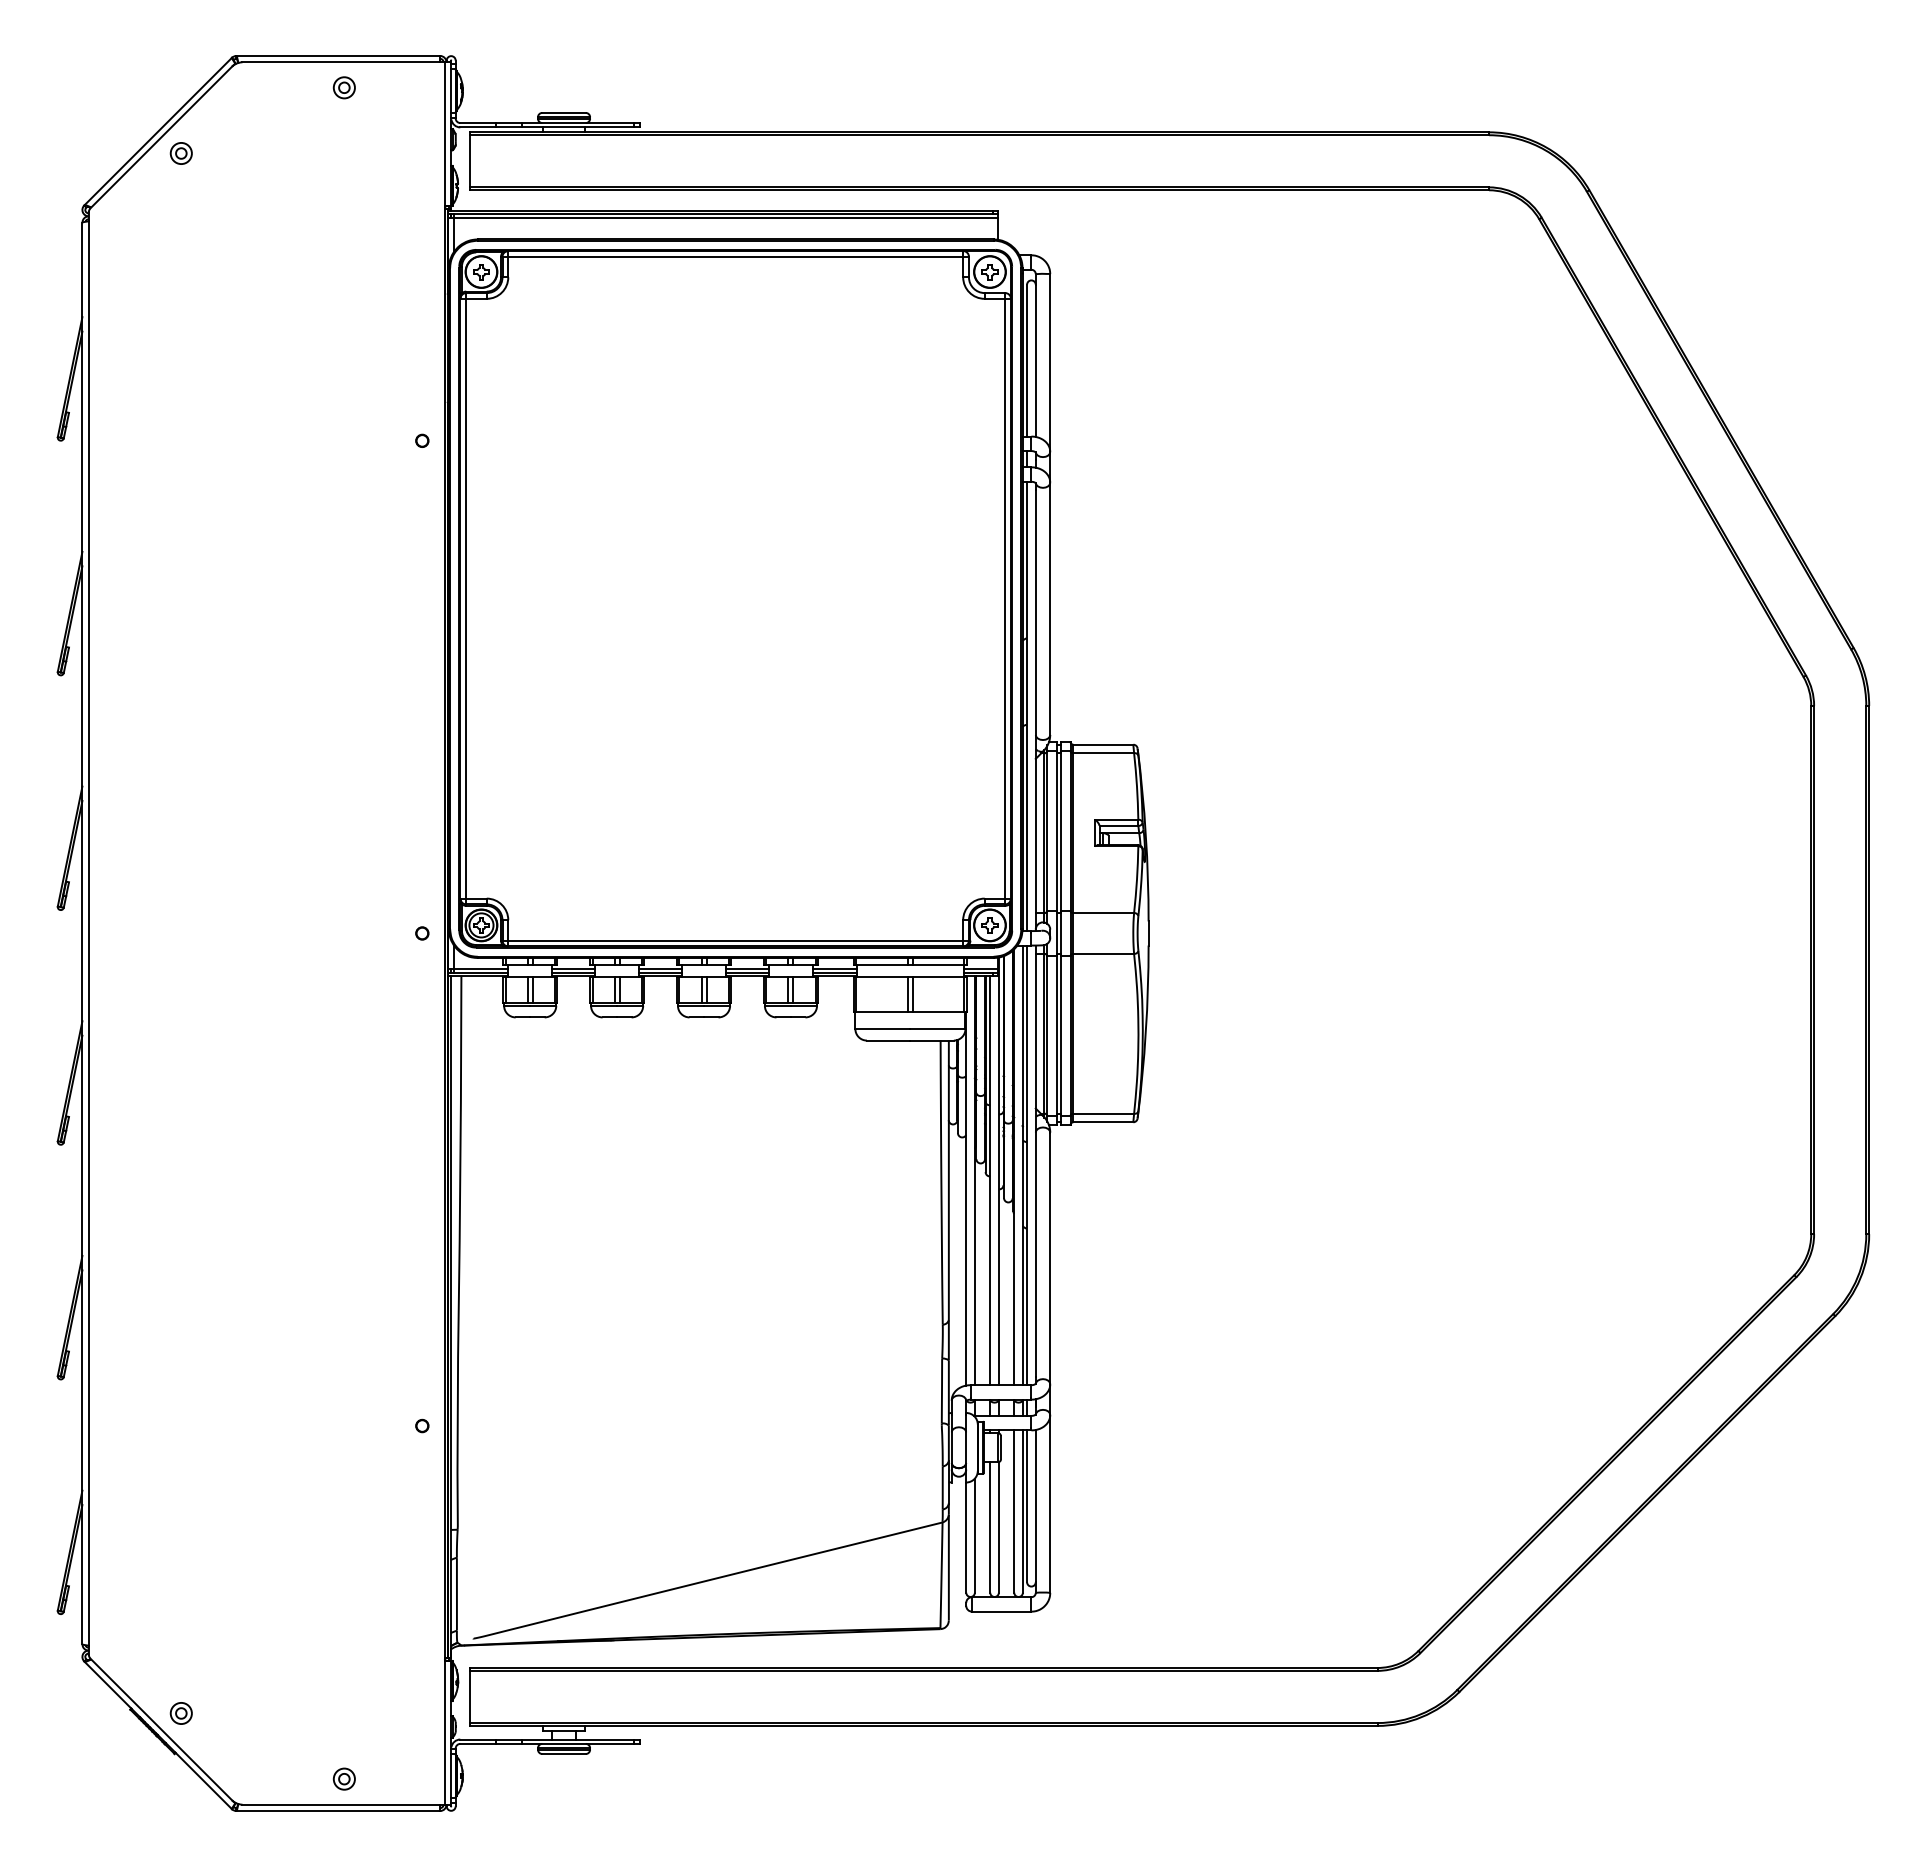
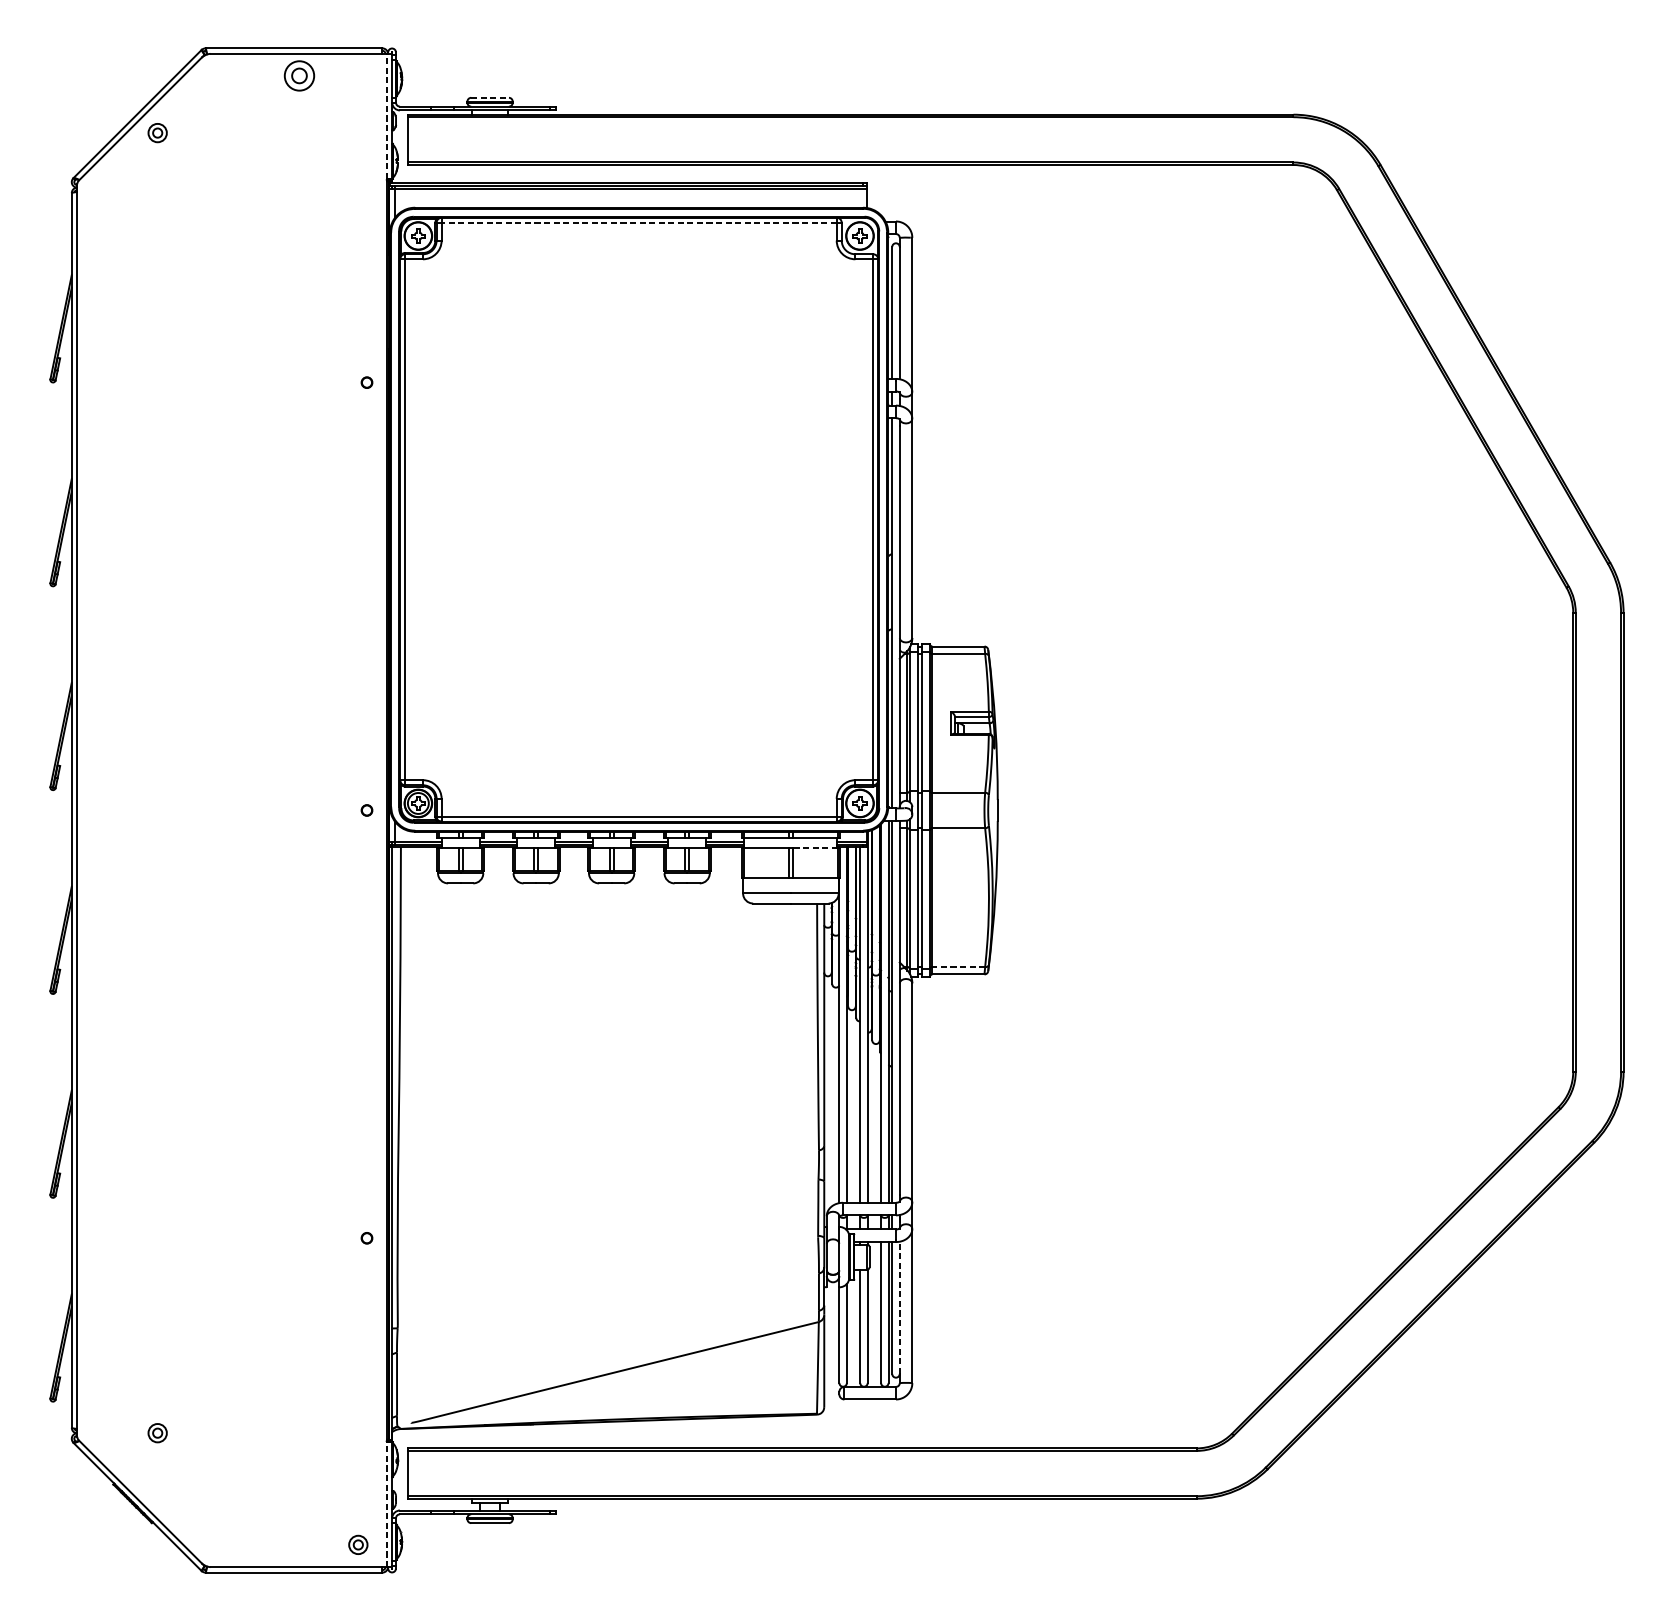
part: (343, 87) -> (298, 75), size x1.6
line: (564, 112) -> (490, 97), solid -> dashed
line: (445, 134) -> (387, 116), solid -> dashed
line: (735, 256) -> (638, 222), solid -> dashed
line: (938, 976) -> (815, 847), solid -> dashed
line: (1103, 1113) -> (958, 966), solid -> dashed
line: (1035, 1505) -> (899, 1307), solid -> dashed
part: (180, 1713) -> (156, 1433), moved
line: (445, 1732) -> (387, 1504), solid -> dashed
part: (343, 1778) -> (357, 1544), moved

